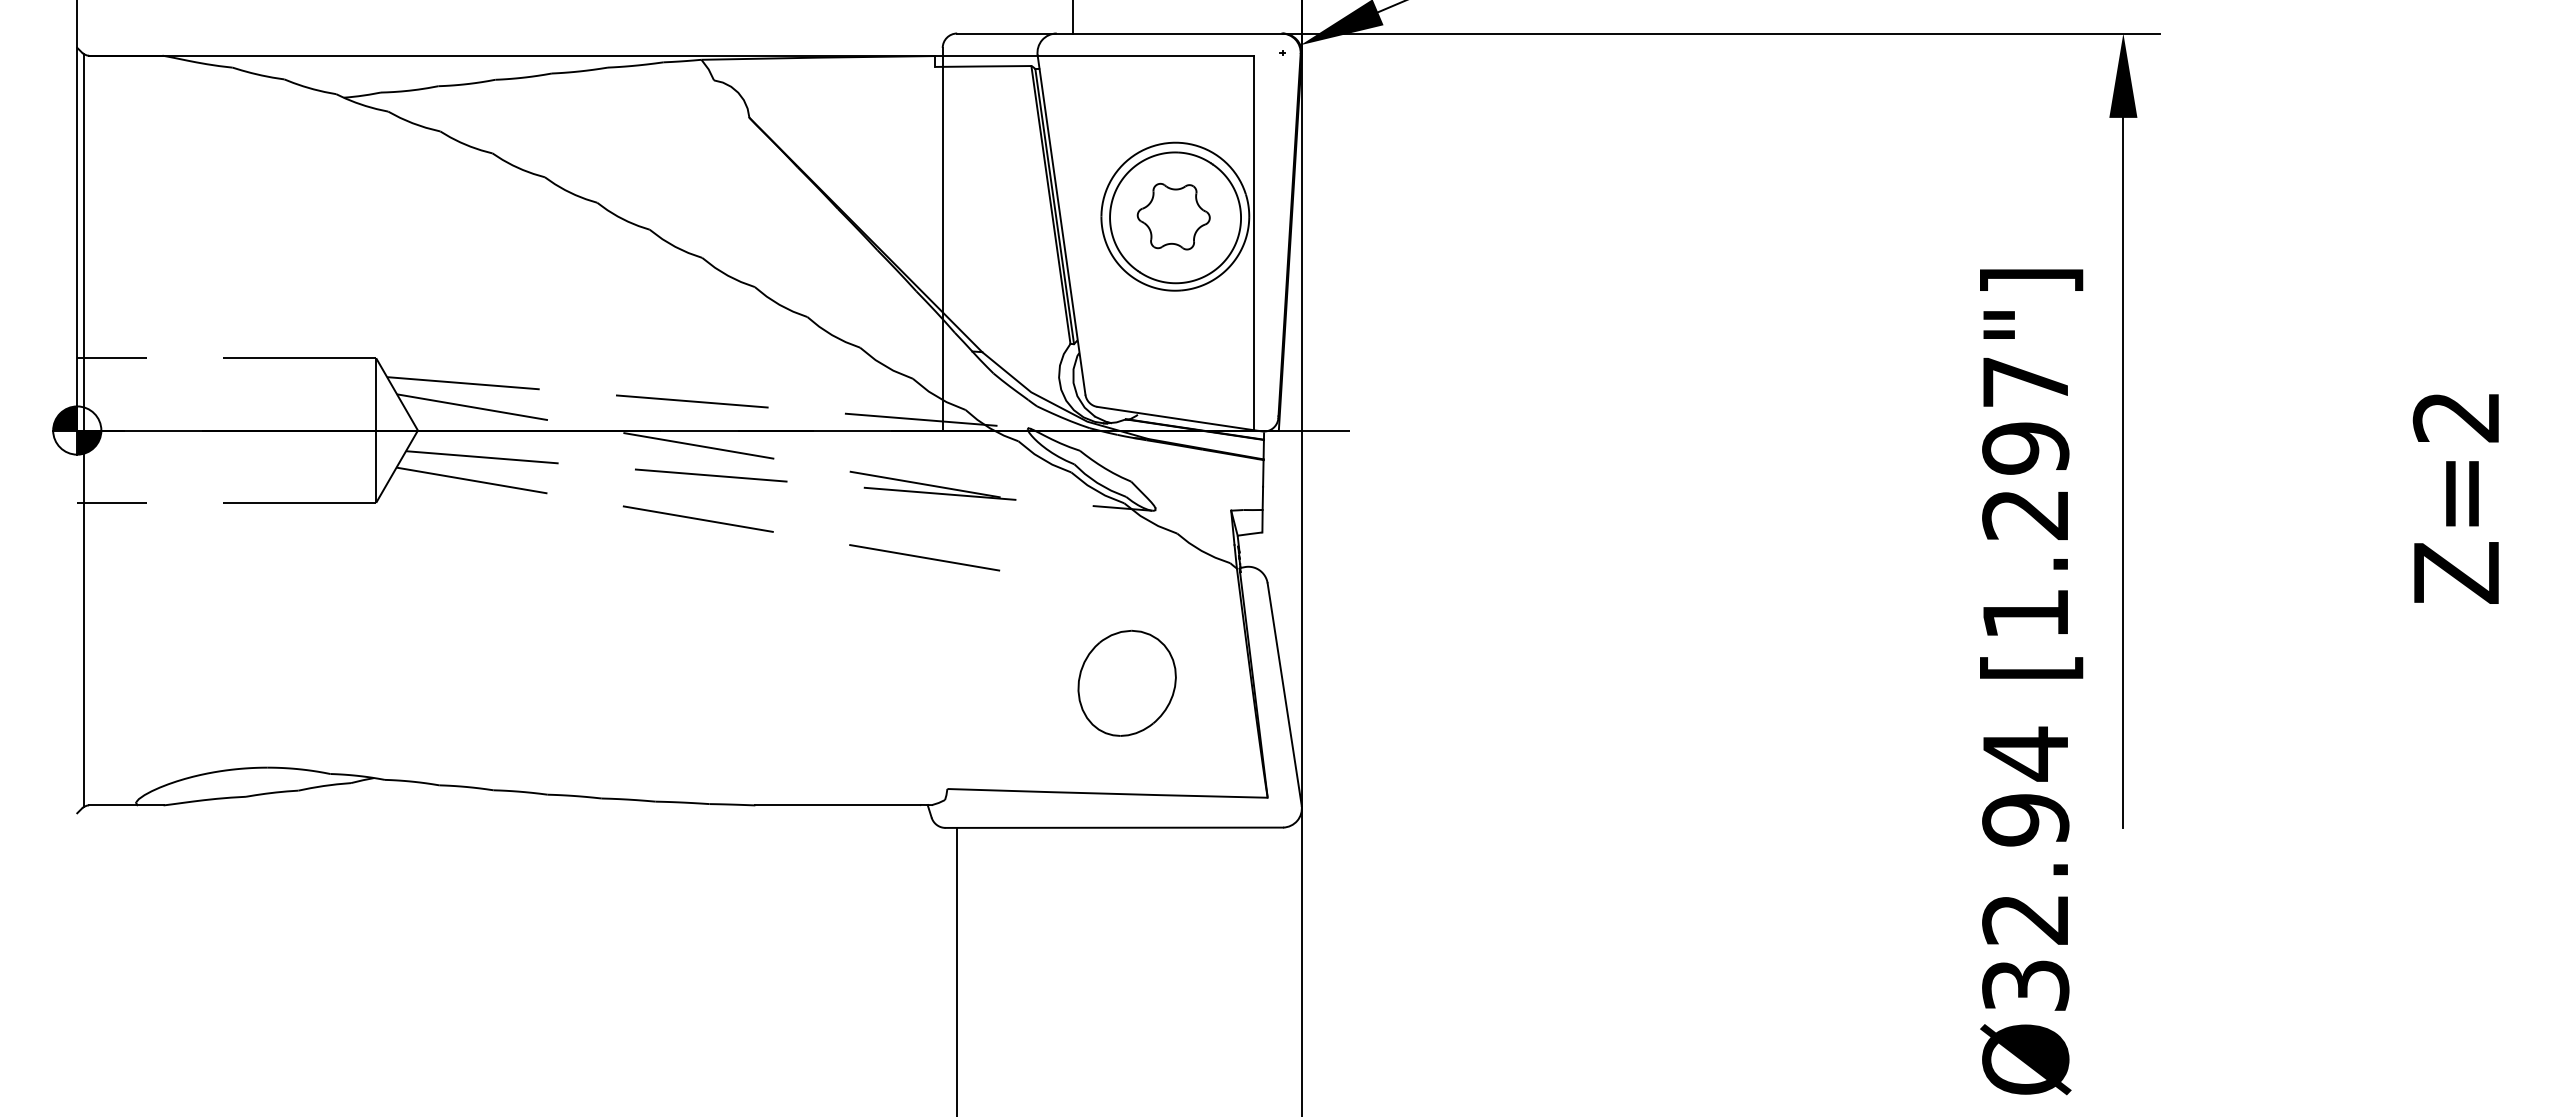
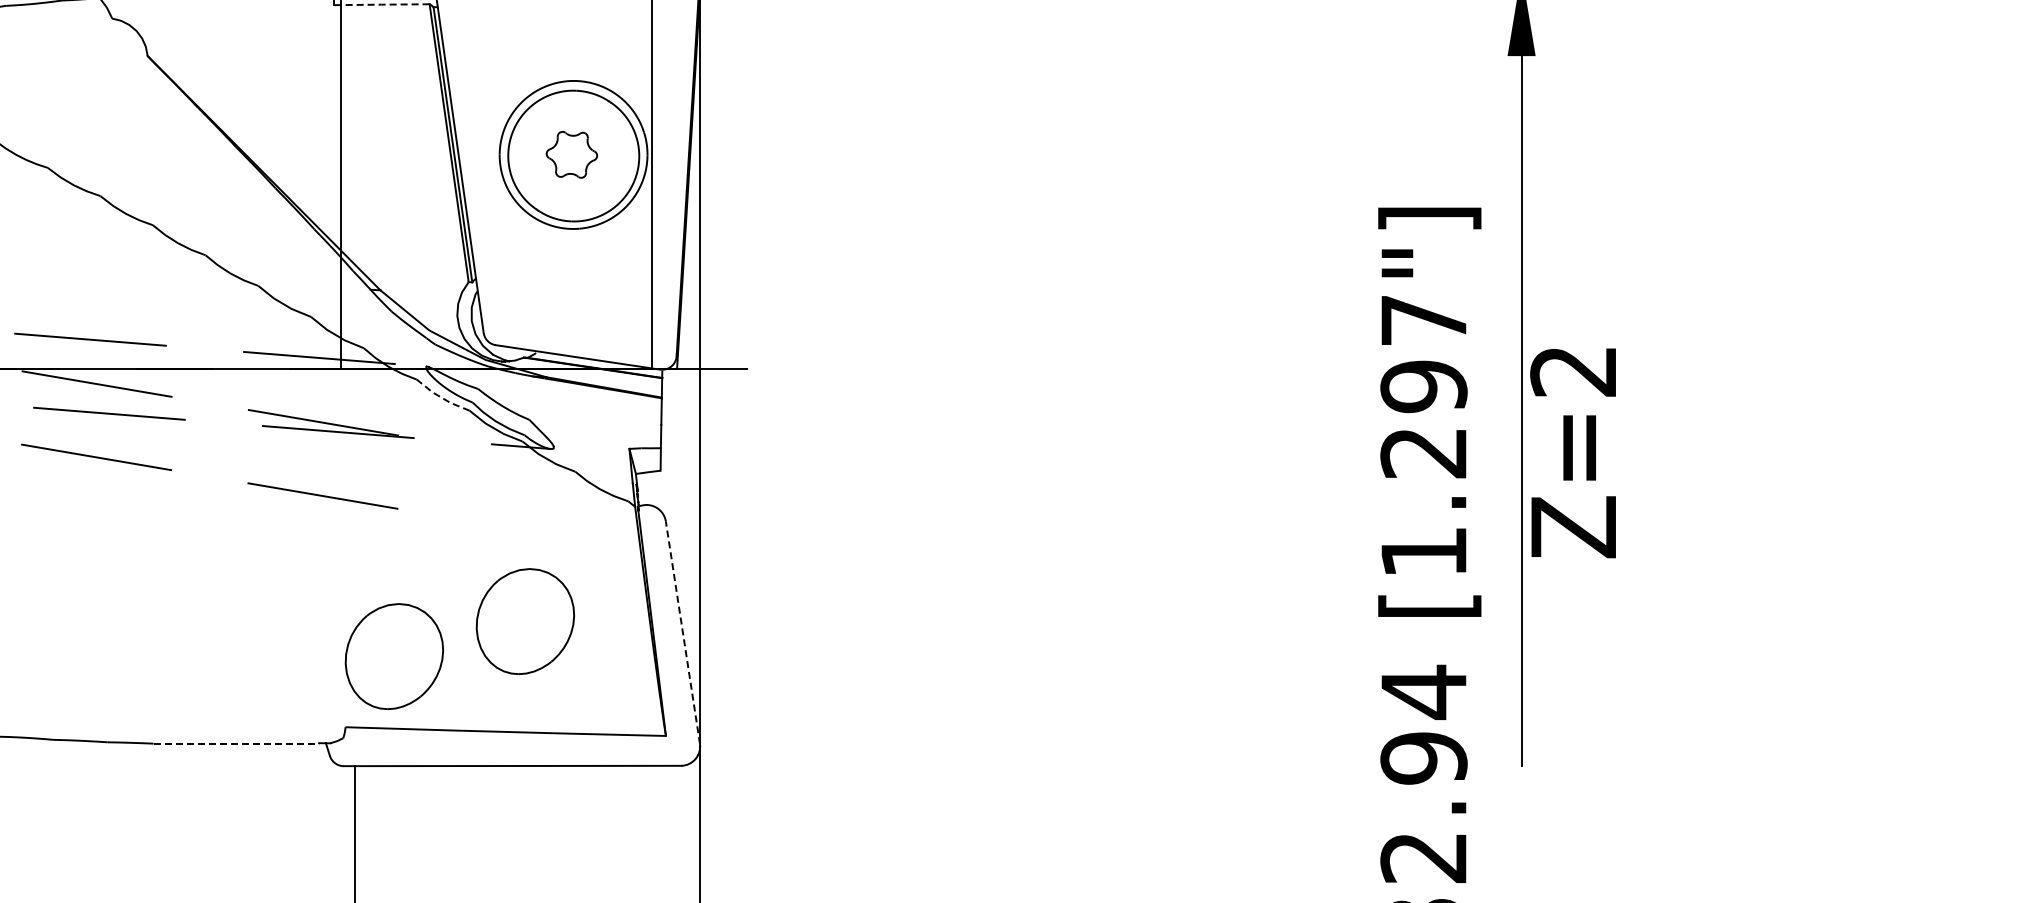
line: (983, 66) -> (381, 4), solid -> dashed
part: (1173, 216) -> (571, 154), size x0.7
line: (1042, 459) -> (440, 397), solid -> dashed
text: (2455, 498) -> (1572, 452), moved
line: (1284, 694) -> (682, 632), solid -> dashed
part: (995, 717) -> (393, 655), added
line: (838, 805) -> (236, 743), solid -> dashed

